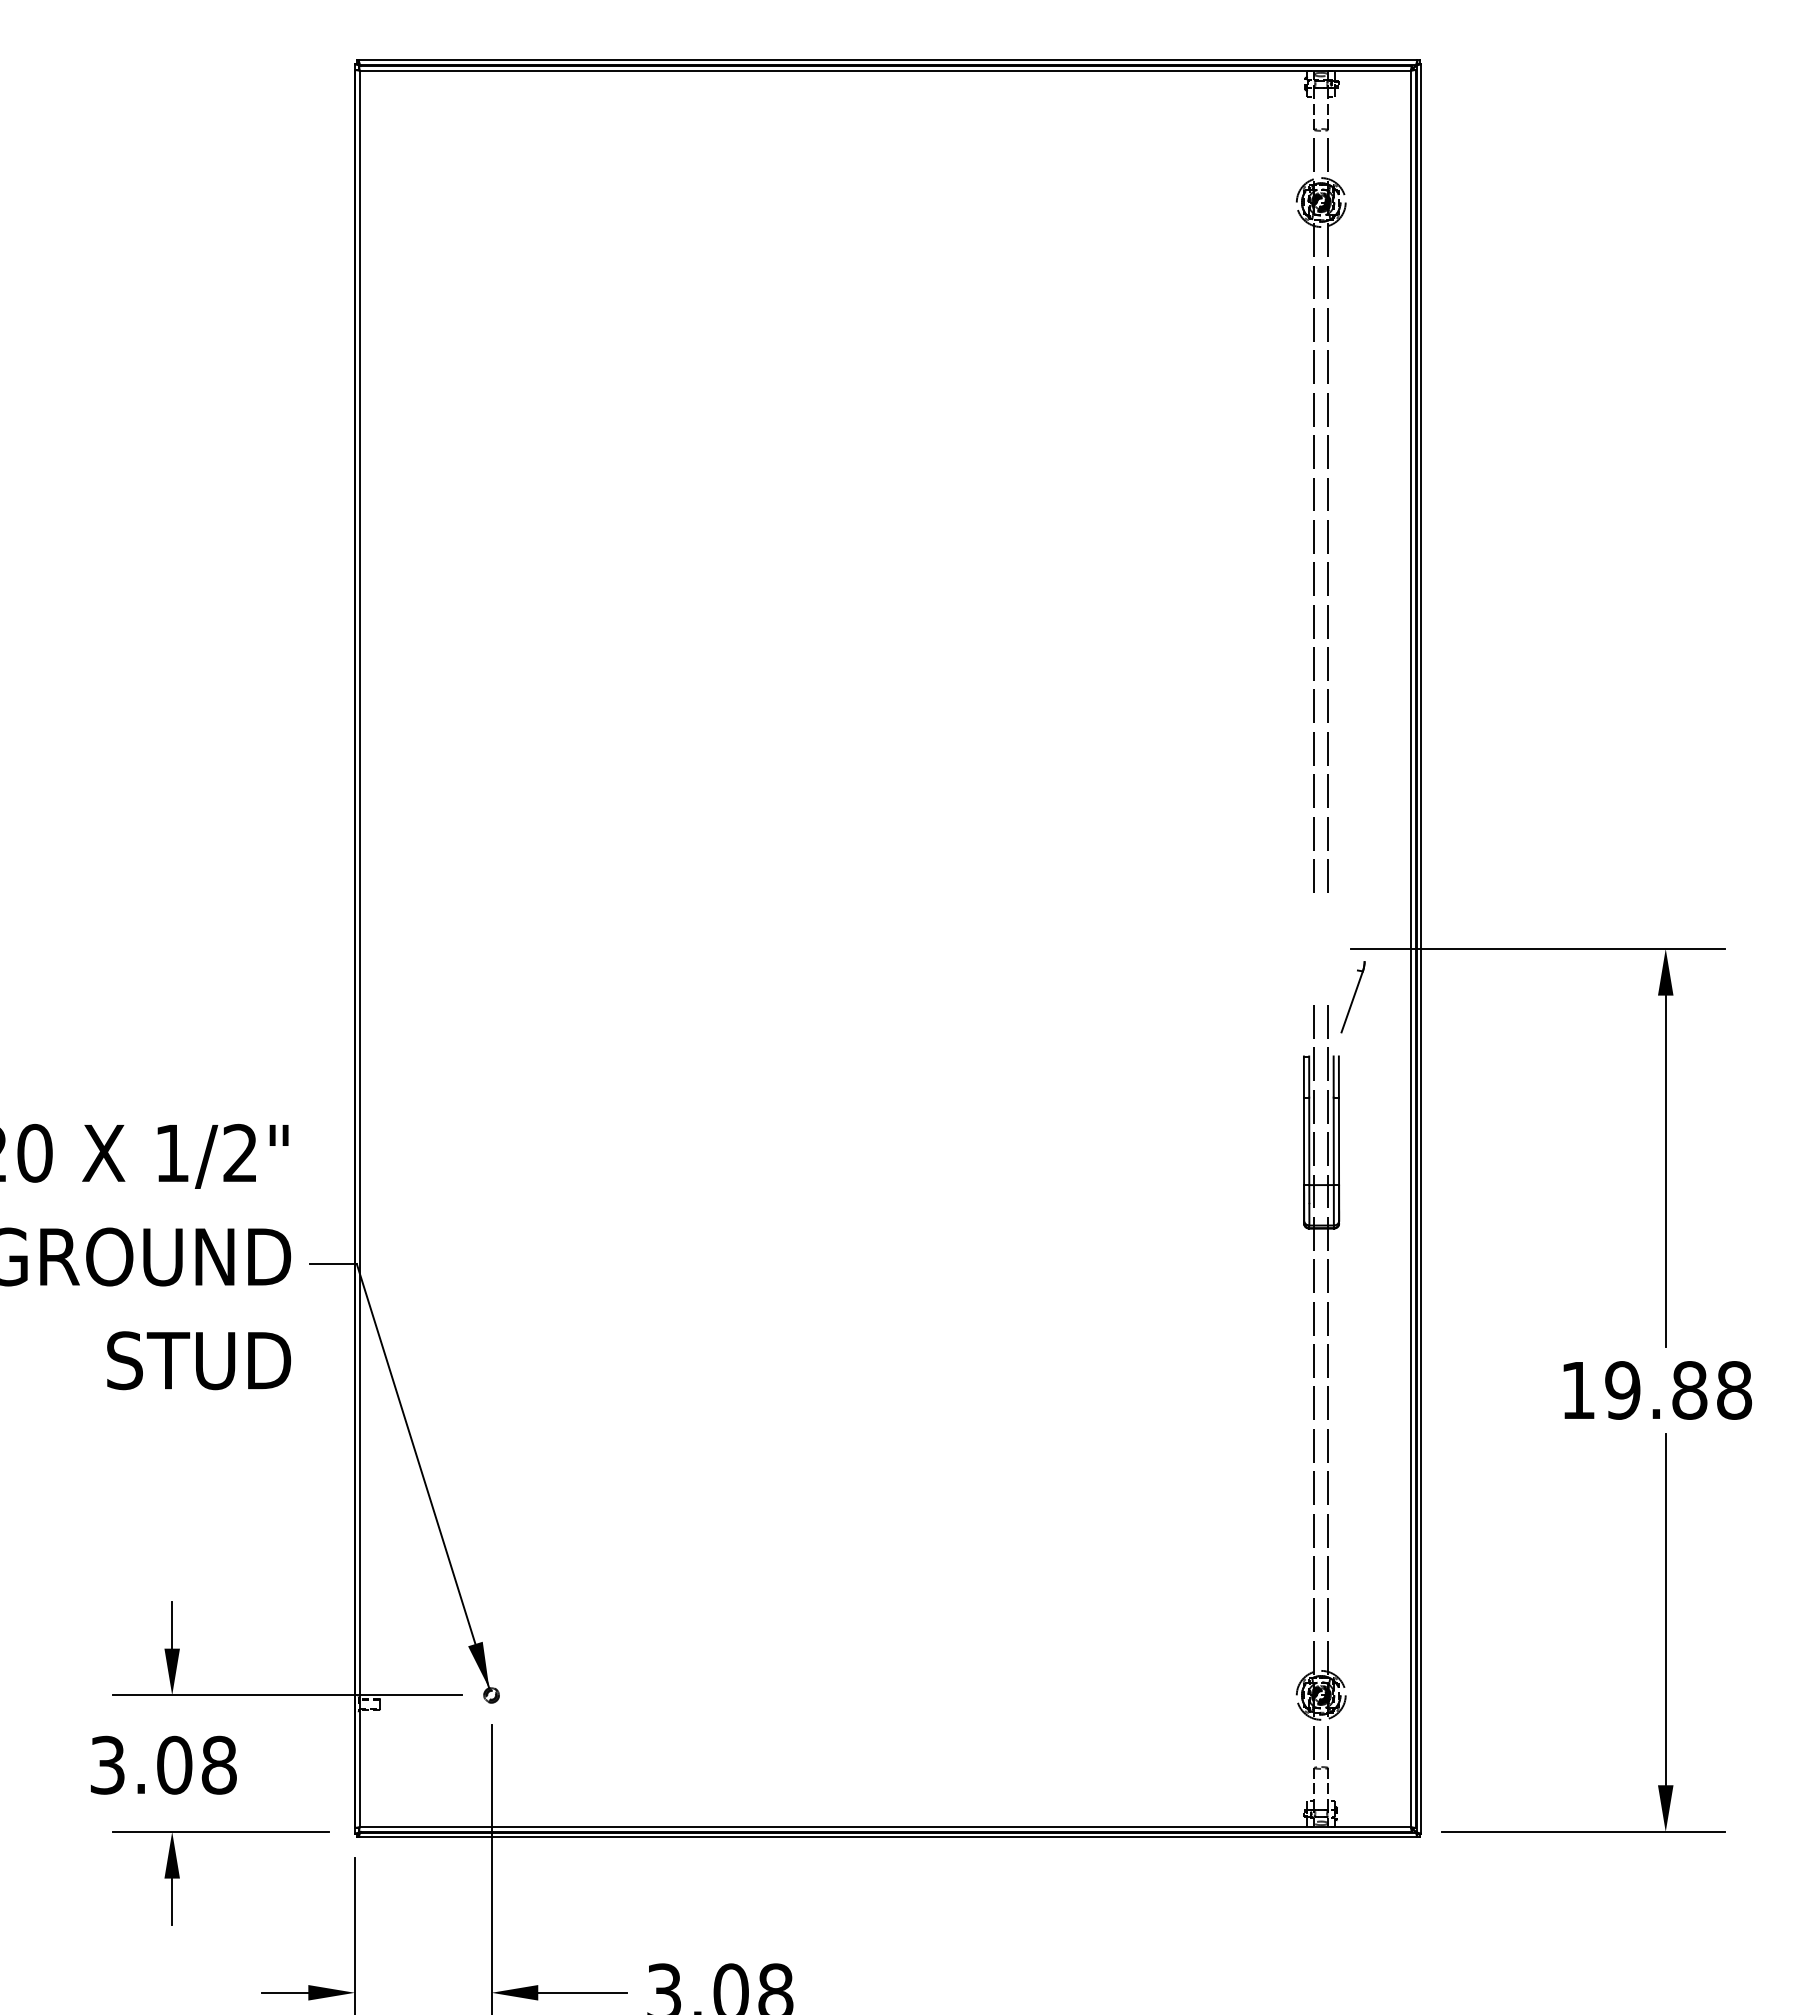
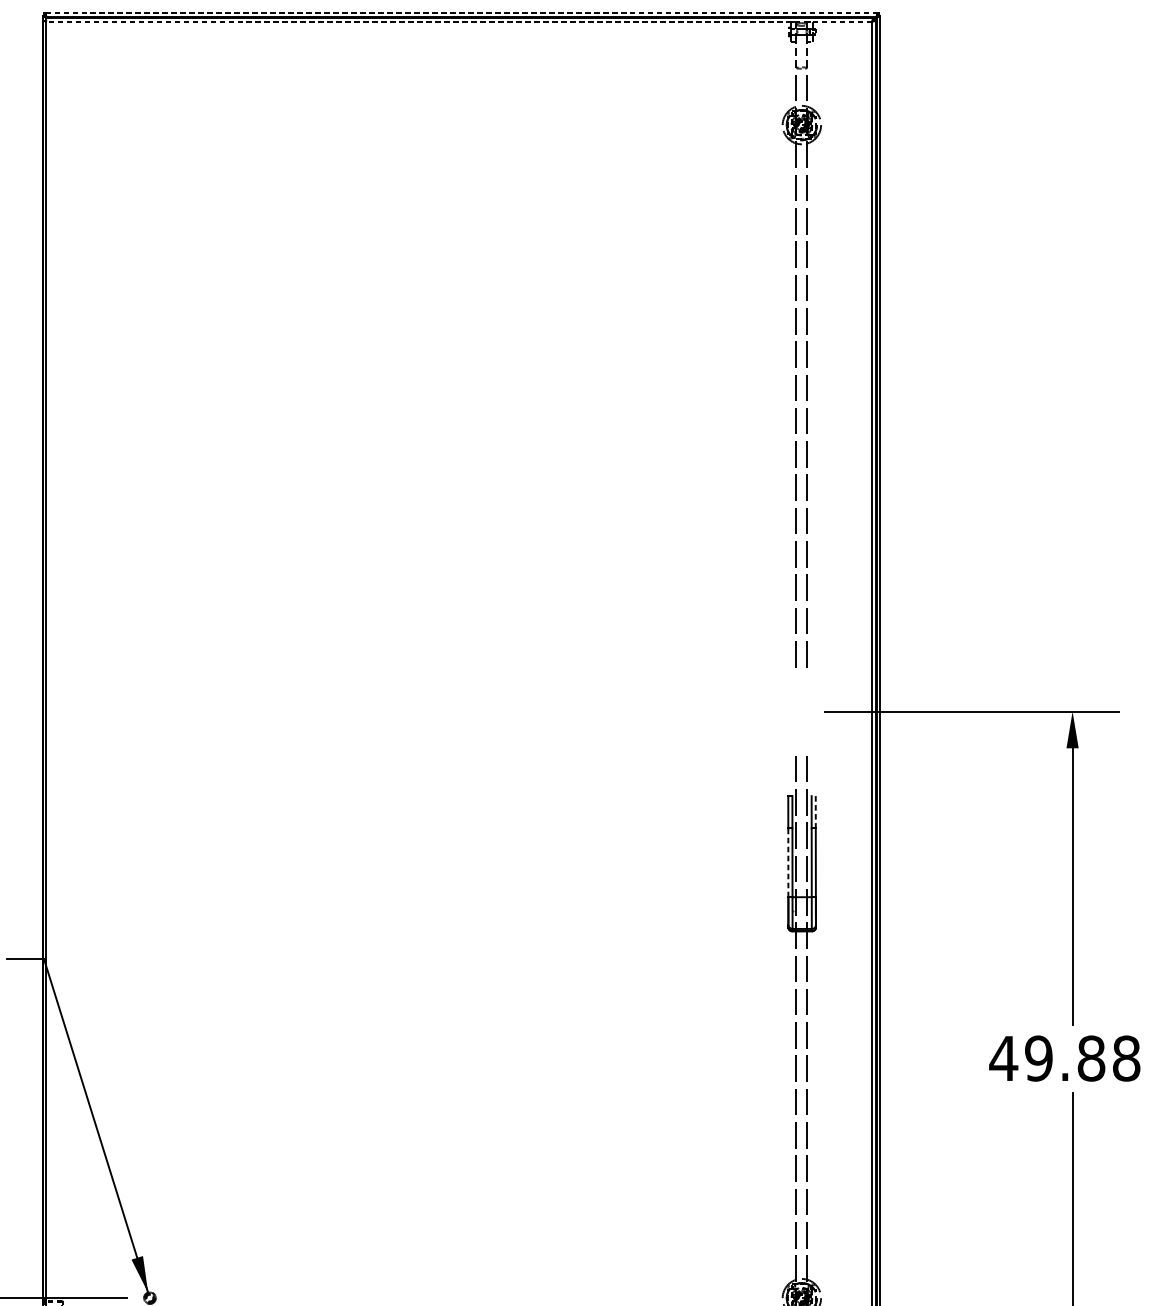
line: (888, 60) -> (461, 13), solid -> dashed
line: (885, 70) -> (459, 21), solid -> dashed
part: (1352, 997) -> (826, 749), removed
line: (1338, 1077) -> (815, 812), solid -> dashed
line: (1304, 1141) -> (788, 862), solid -> dashed
text: (1577, 1390) -> (1003, 1058), 19.88 -> 49.88

